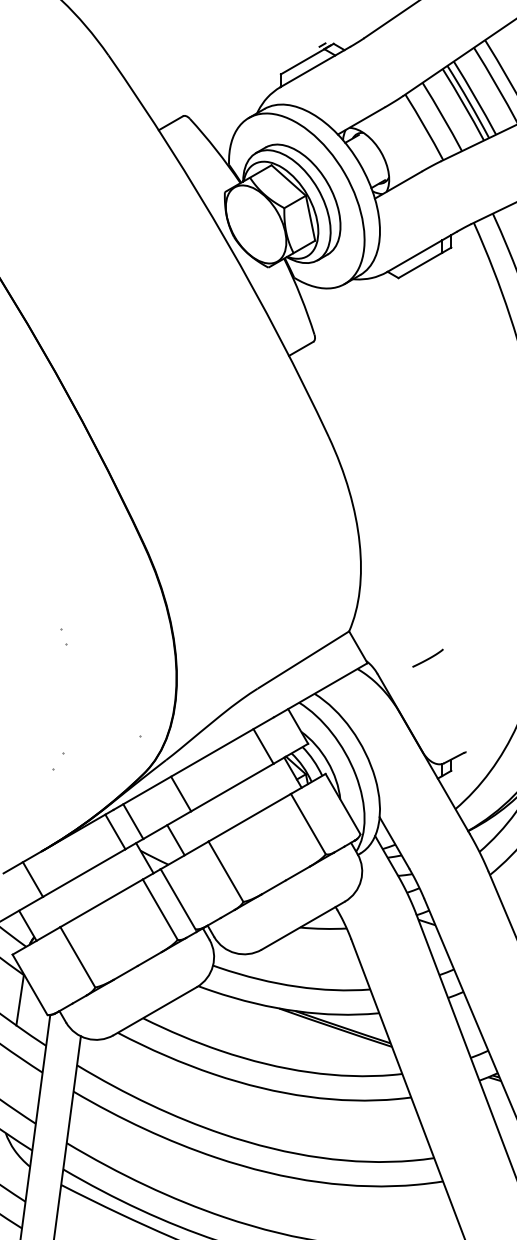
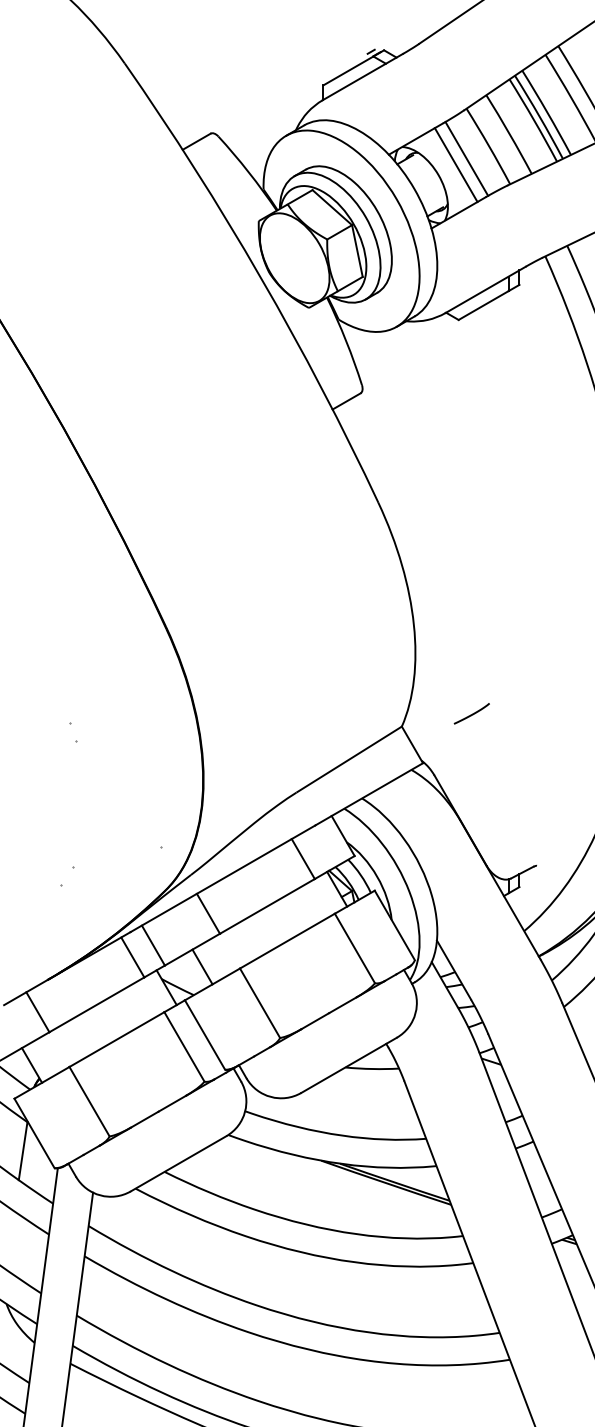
line: (405, 138) -> (466, 159), added
line: (395, 143) -> (455, 165), added
curve: (427, 658) -> (471, 714), moved

